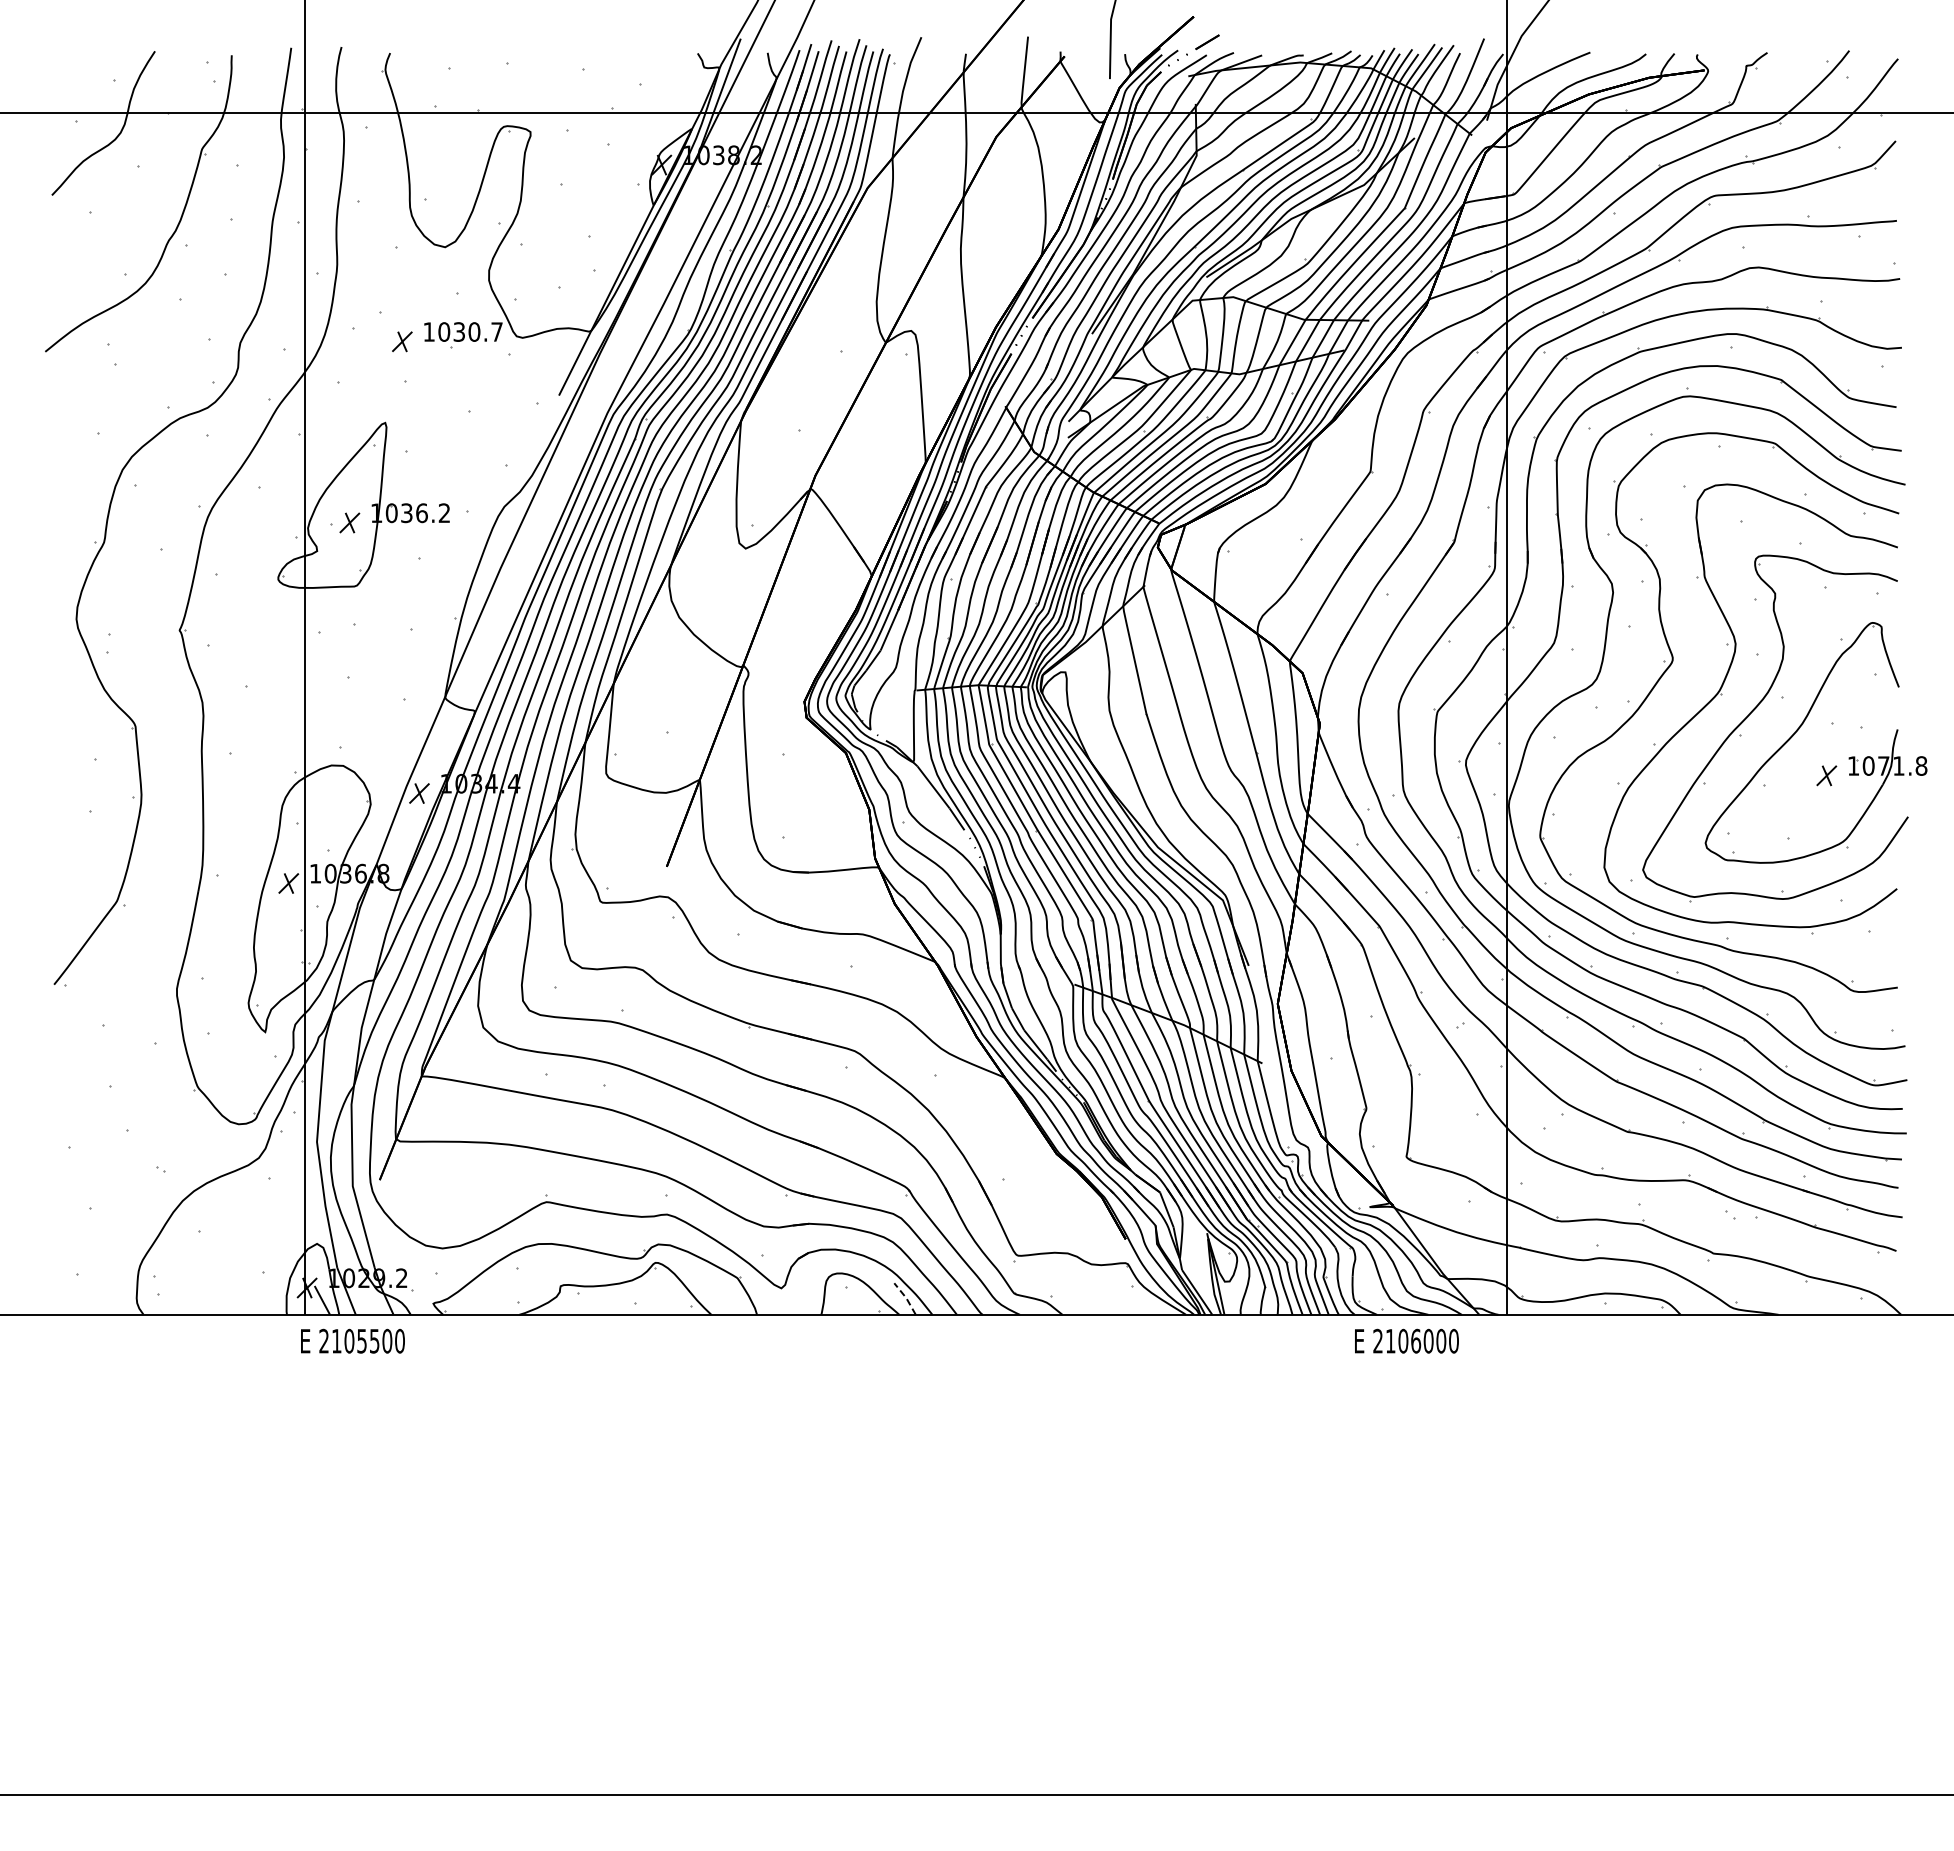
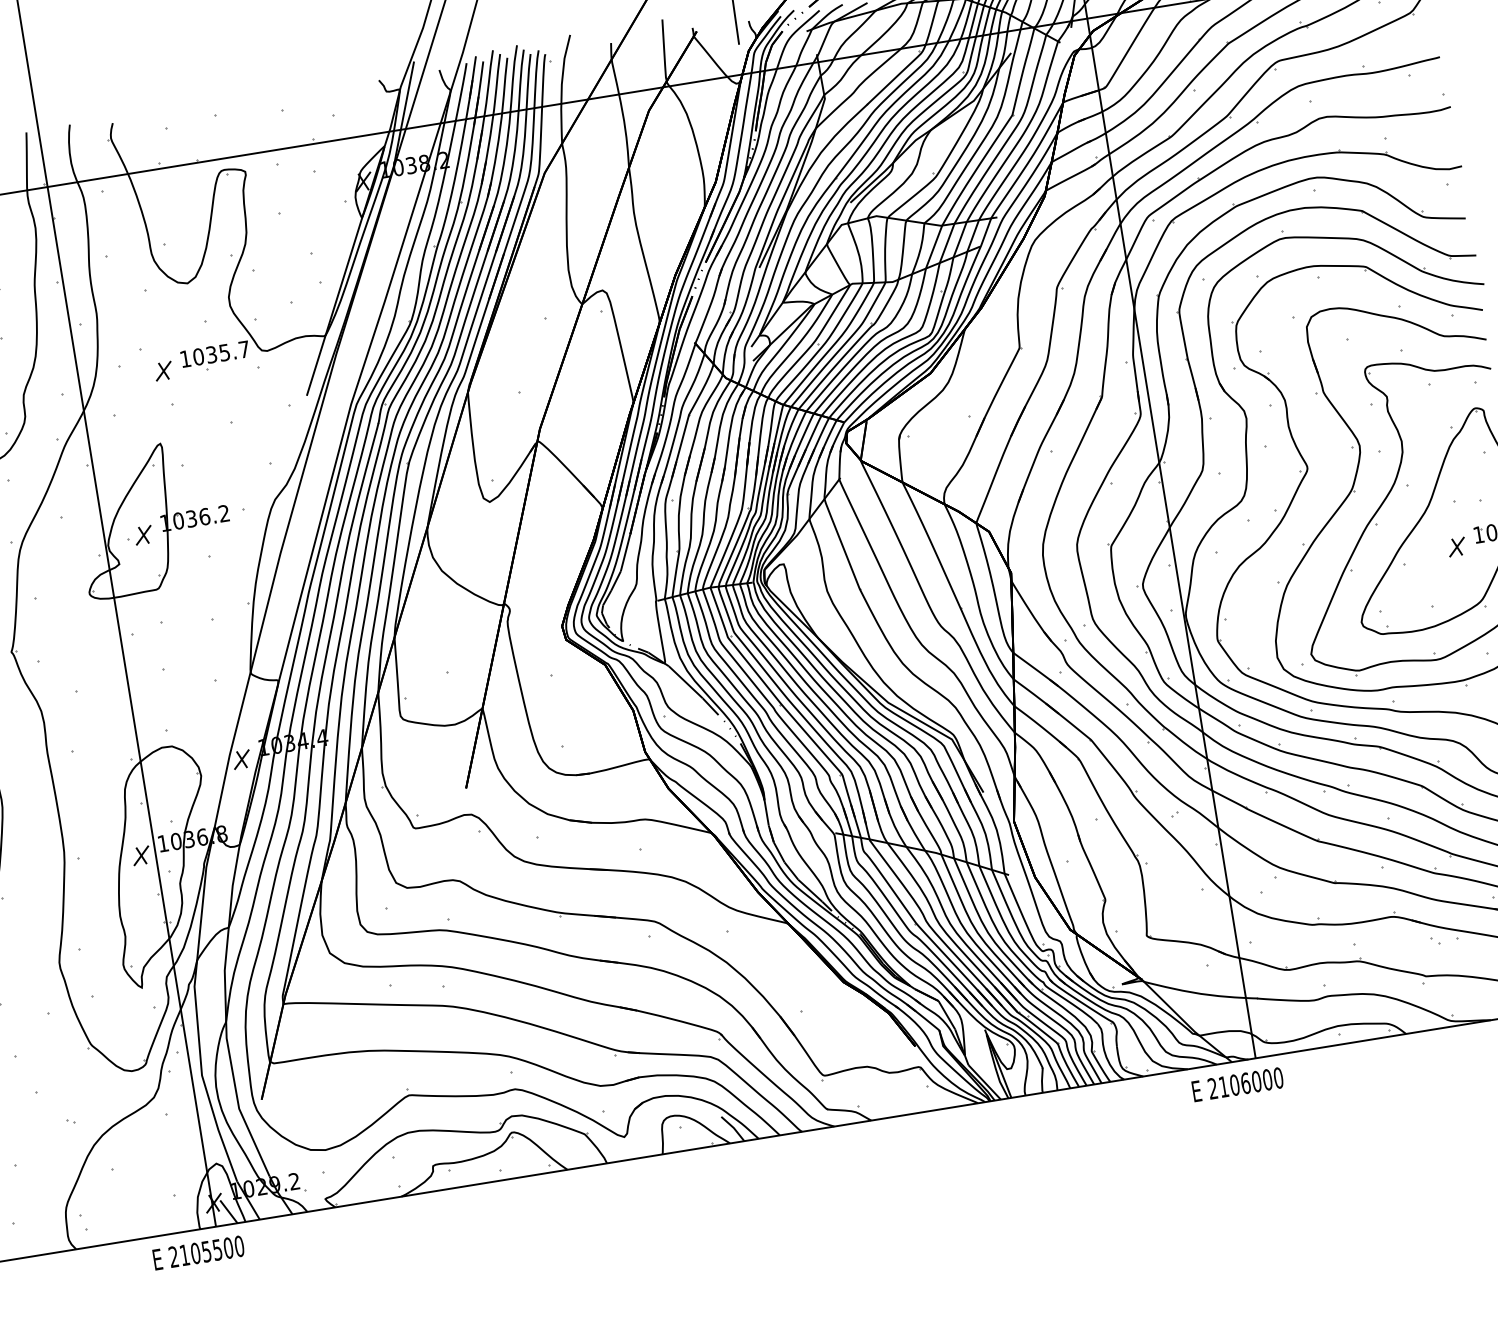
text: (474, 331) -> (224, 352), 1030.7 -> 1035.7
line: (906, 1298) -> (734, 1128), dashed -> solid
text: (352, 1340) -> (198, 1252), moved
text: (1406, 1340) -> (1237, 1084), moved

